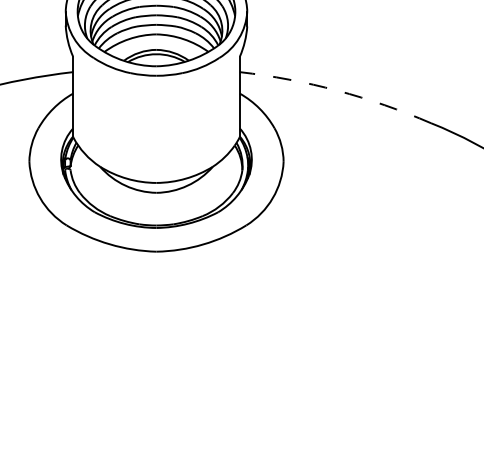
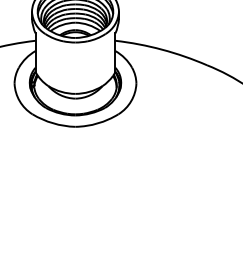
arc: (338, 90) -> (162, 49), dashed -> solid

